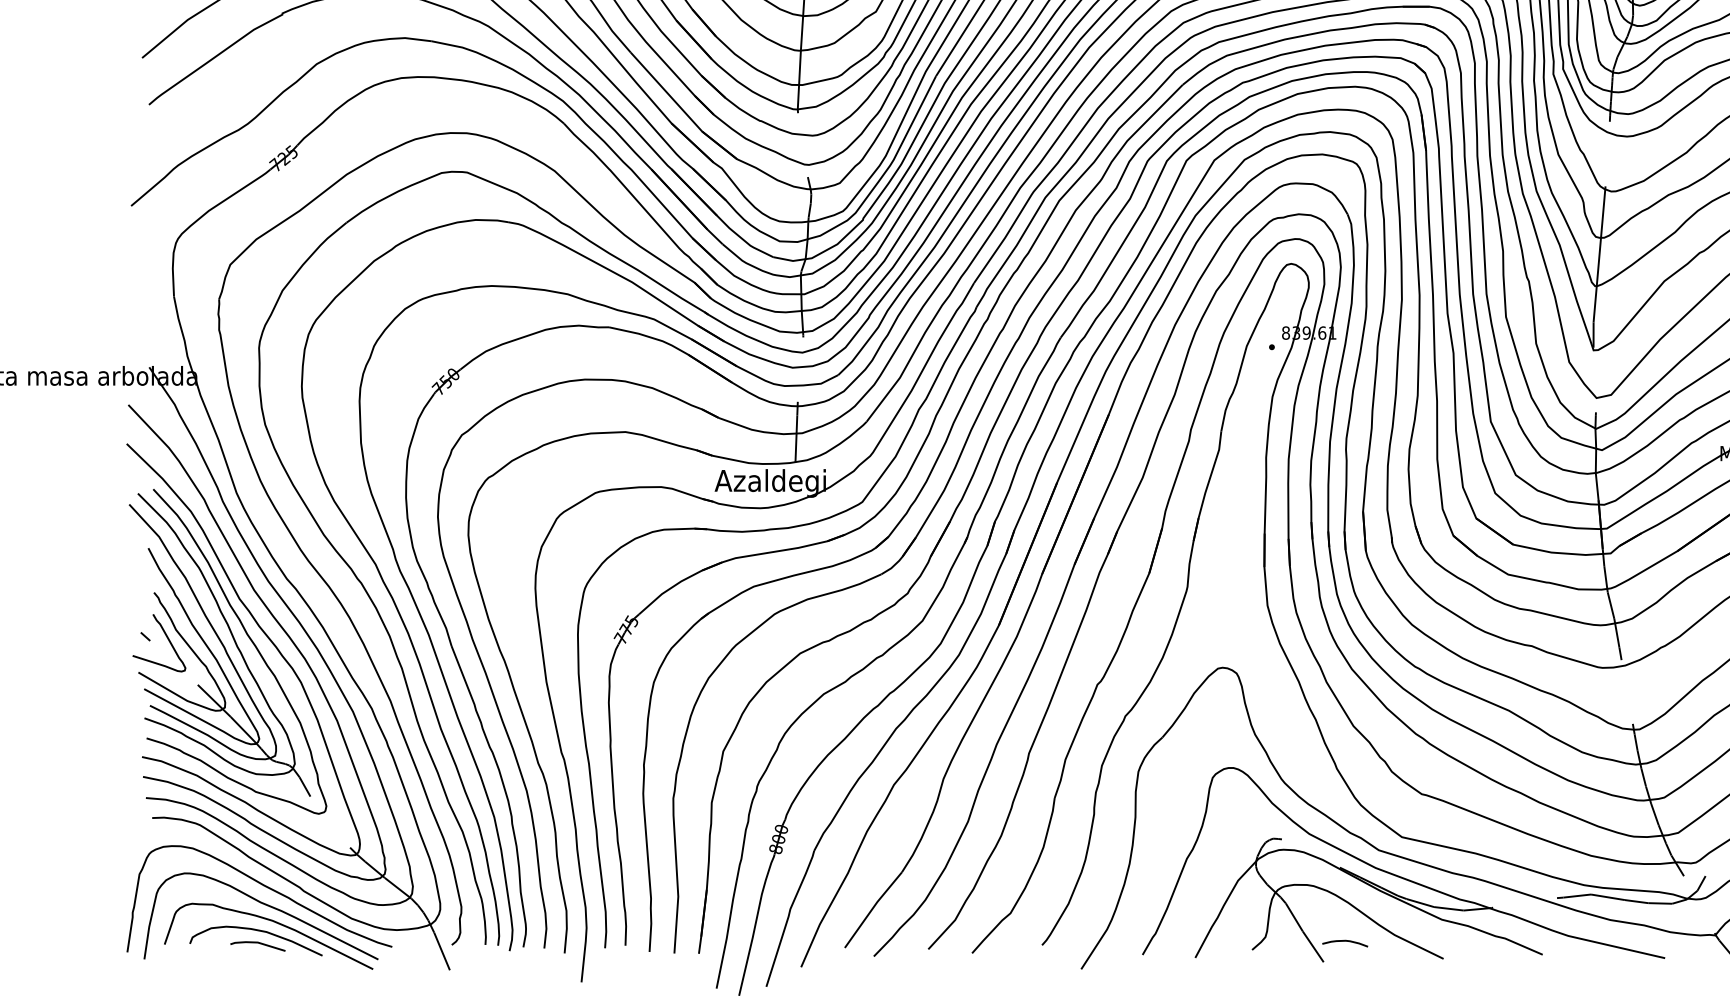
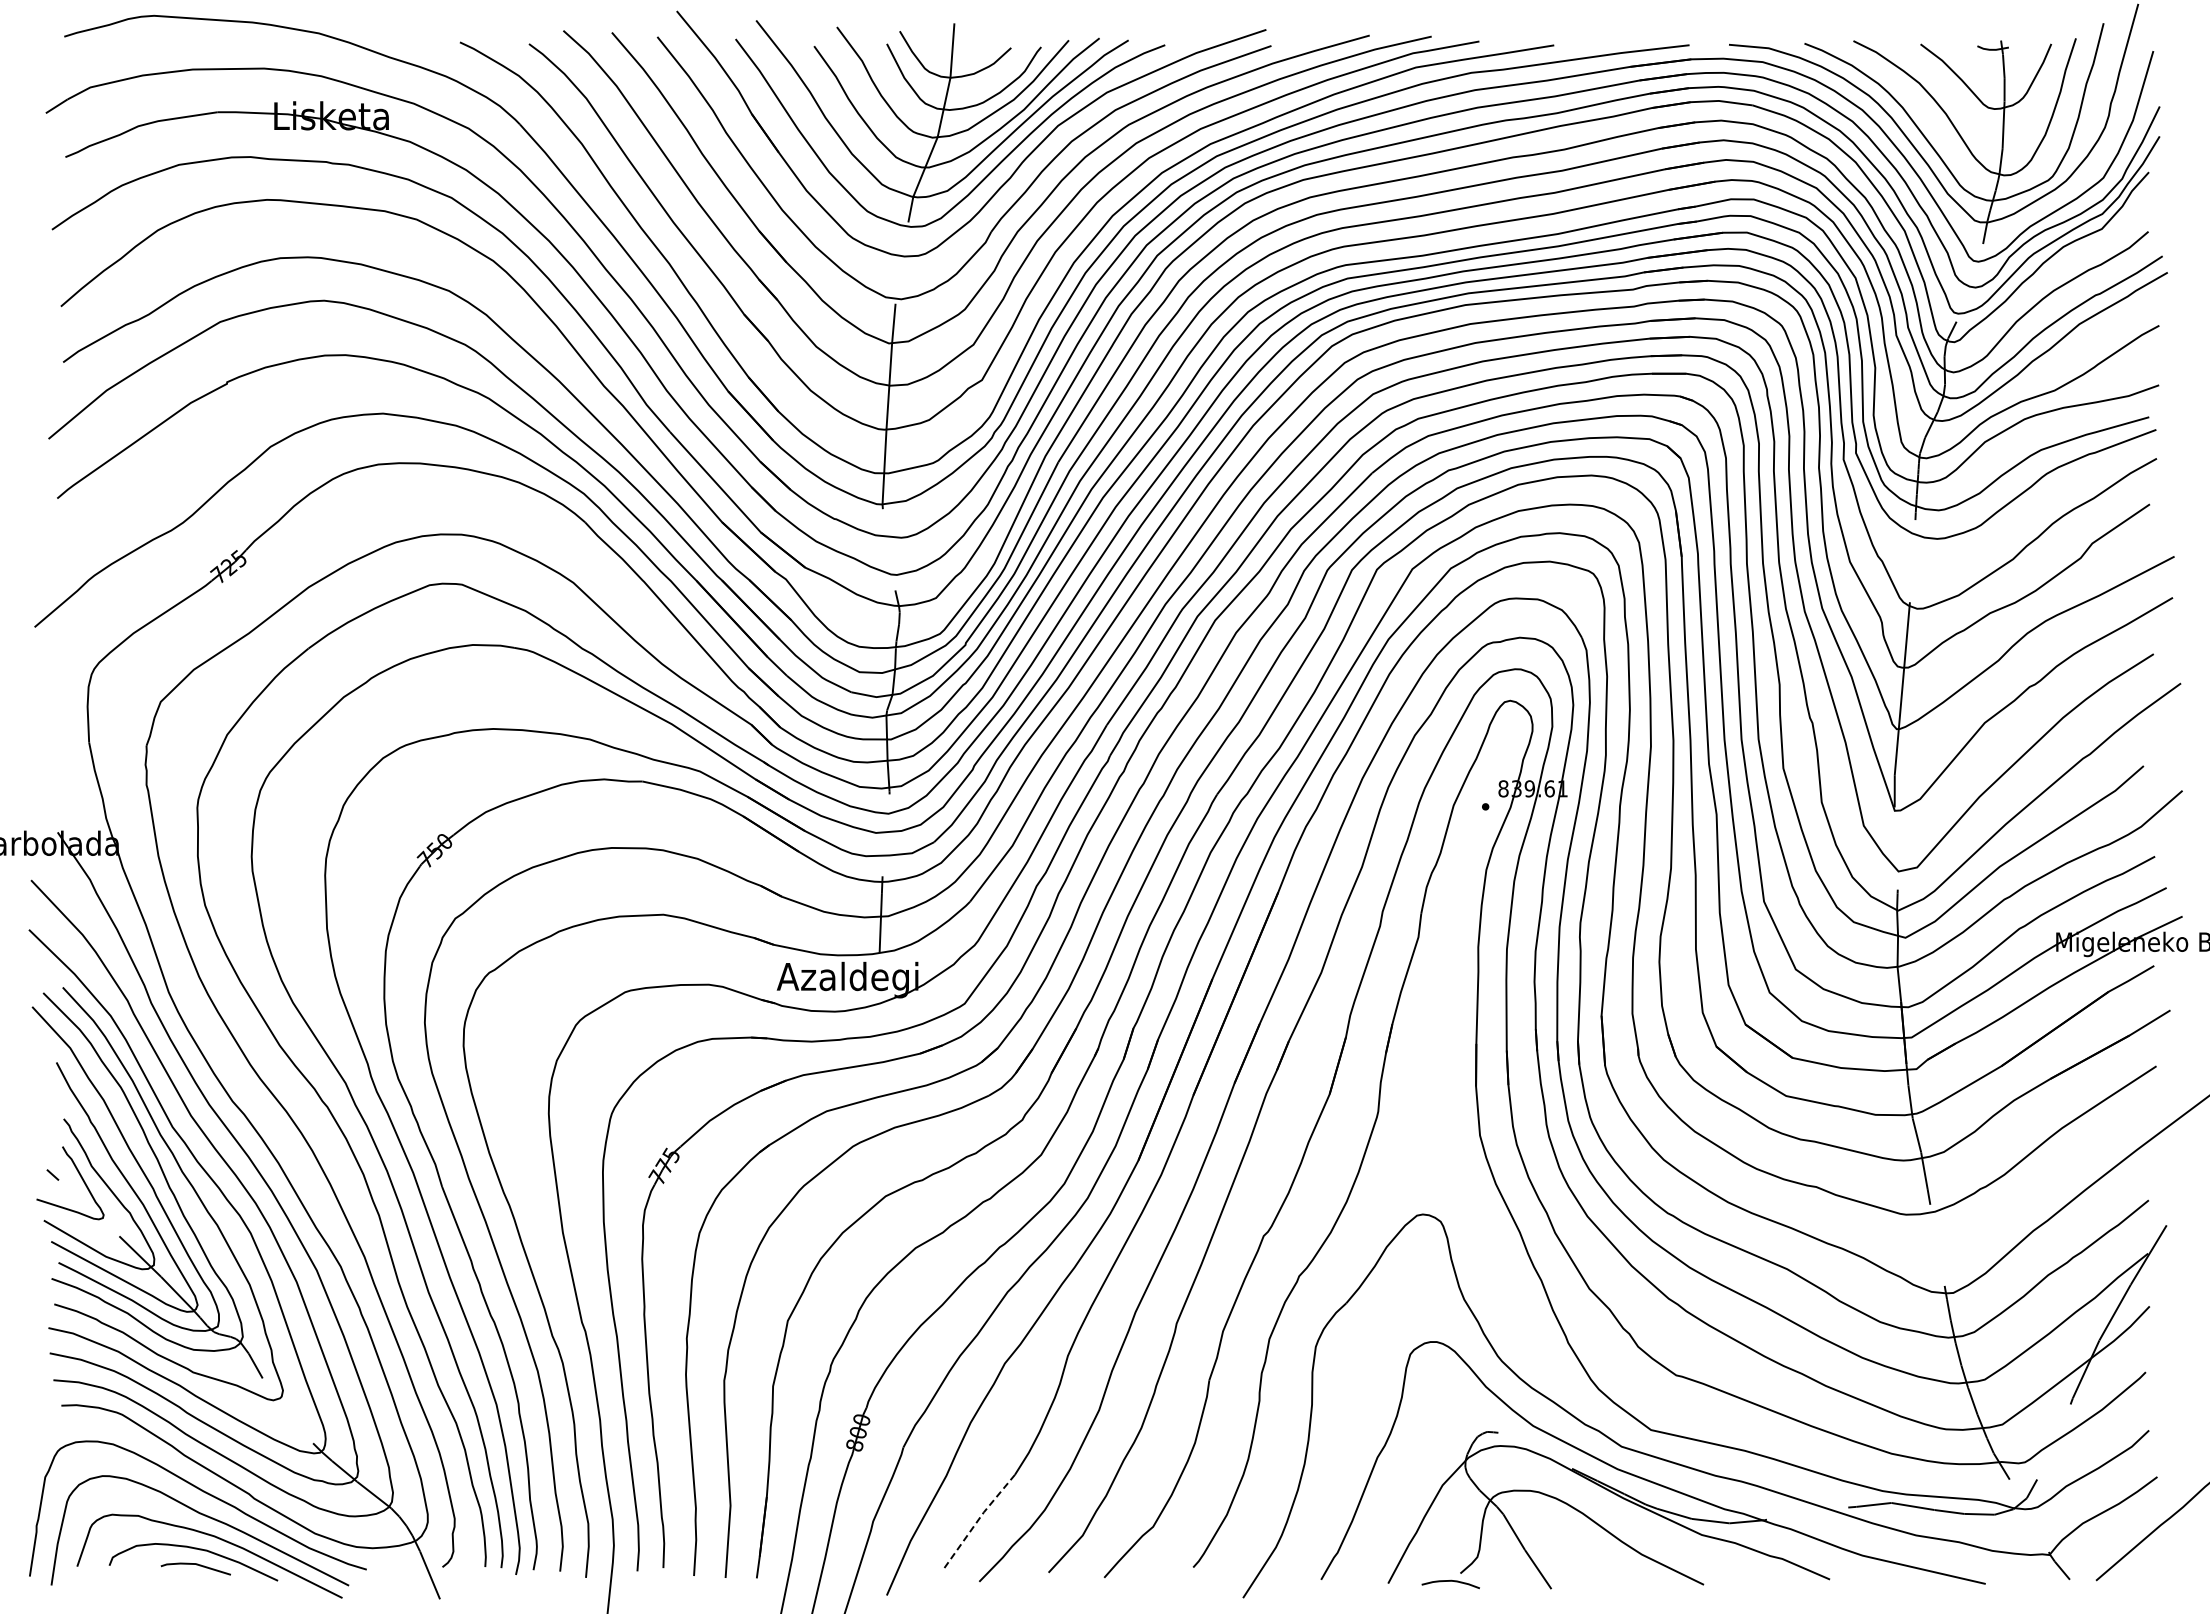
line: (872, 909) -> (977, 1521), solid -> dashed
curve: (1344, 941) -> (1450, 1581), moved

